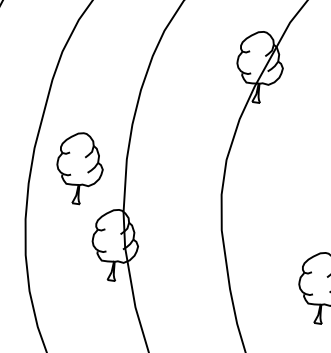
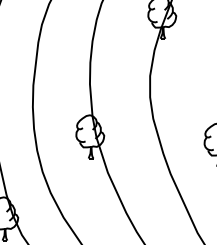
part: (80, 168) -> (62, 93), removed

